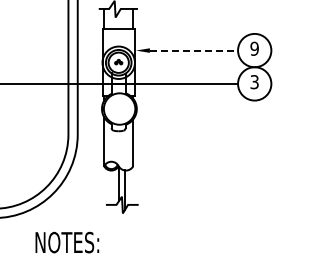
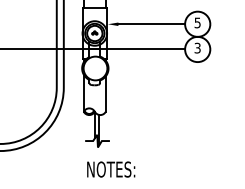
text: (254, 48) -> (197, 22), 9 -> 5
line: (194, 50) -> (152, 24), dashed -> solid
text: (67, 242) -> (111, 169), moved

